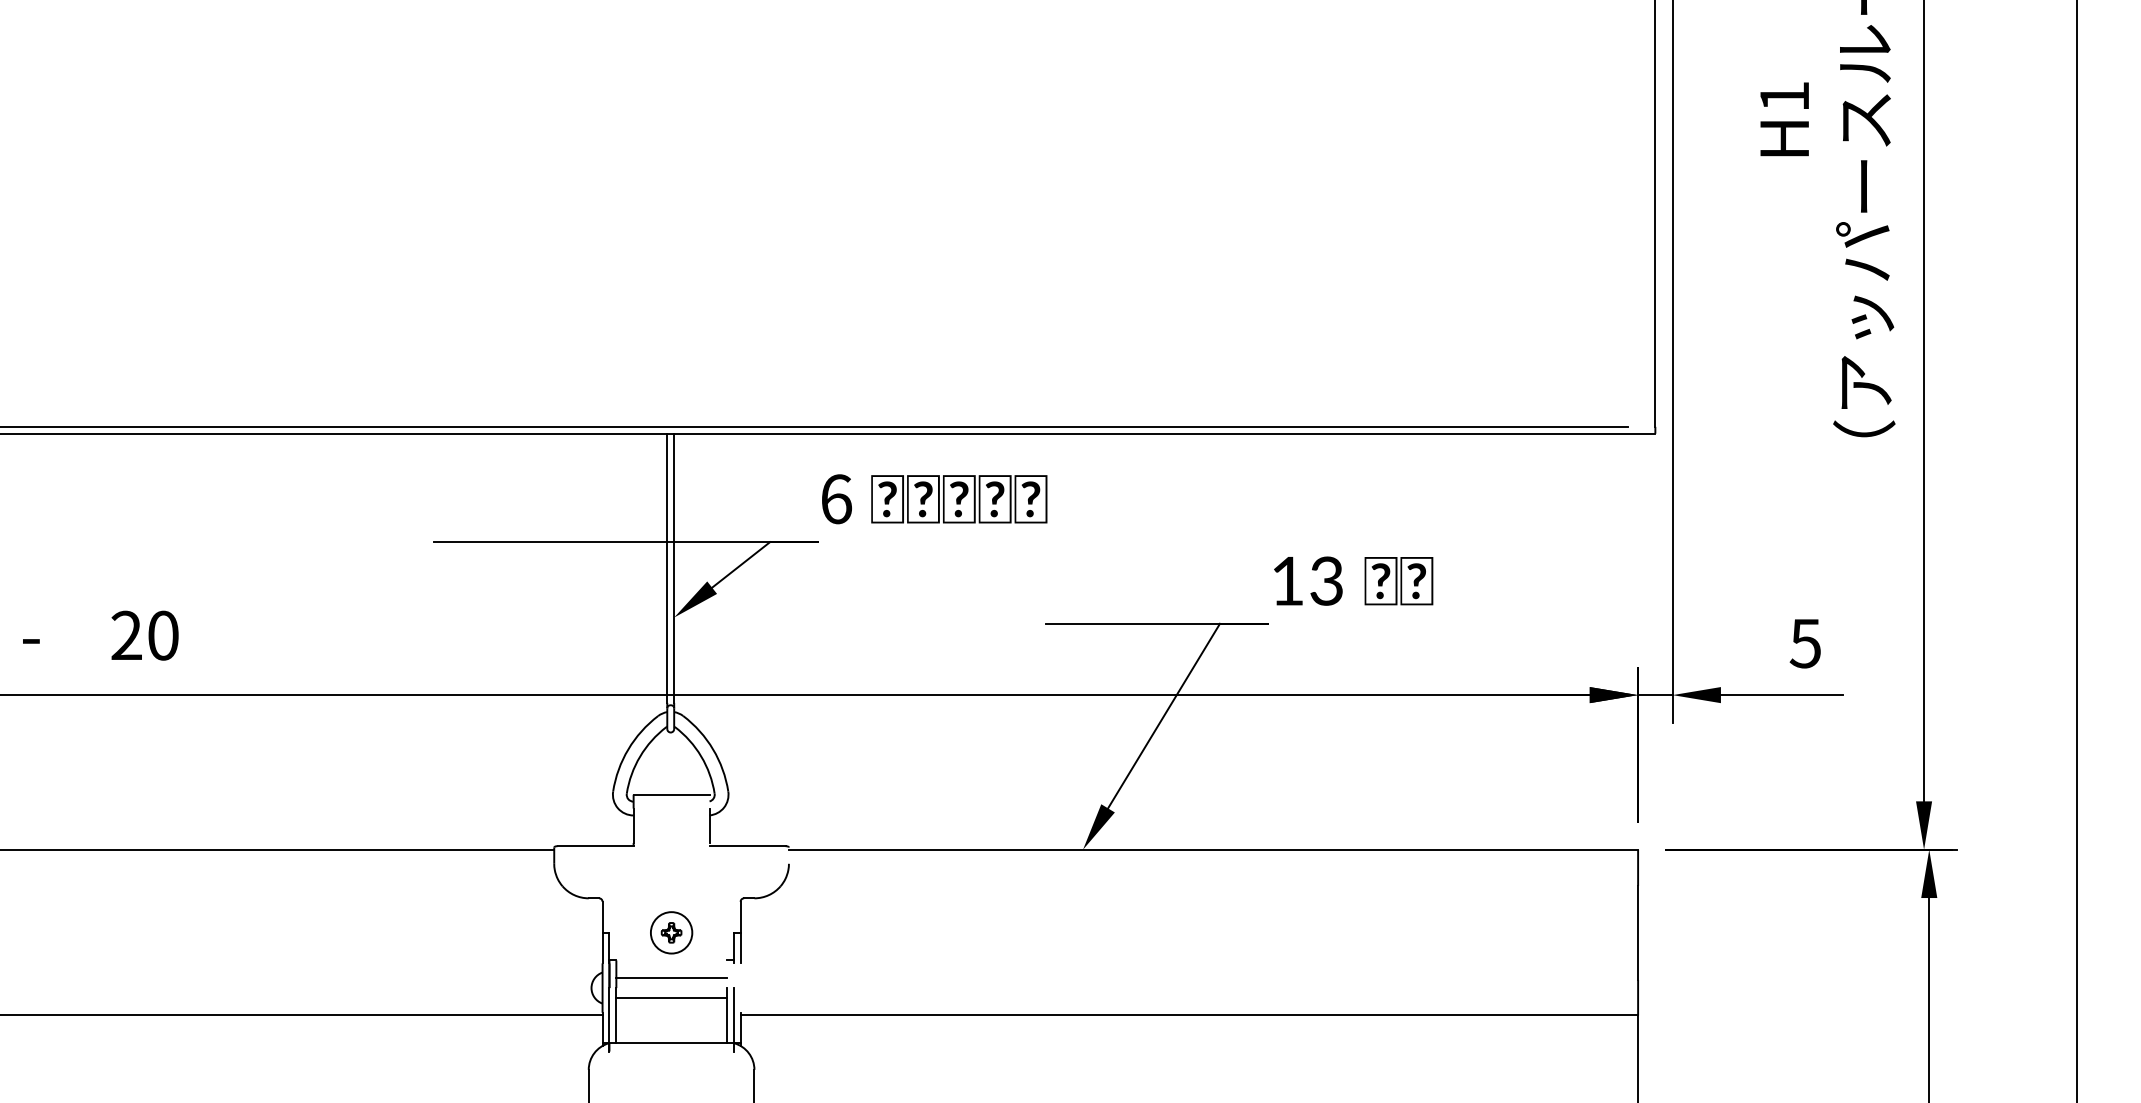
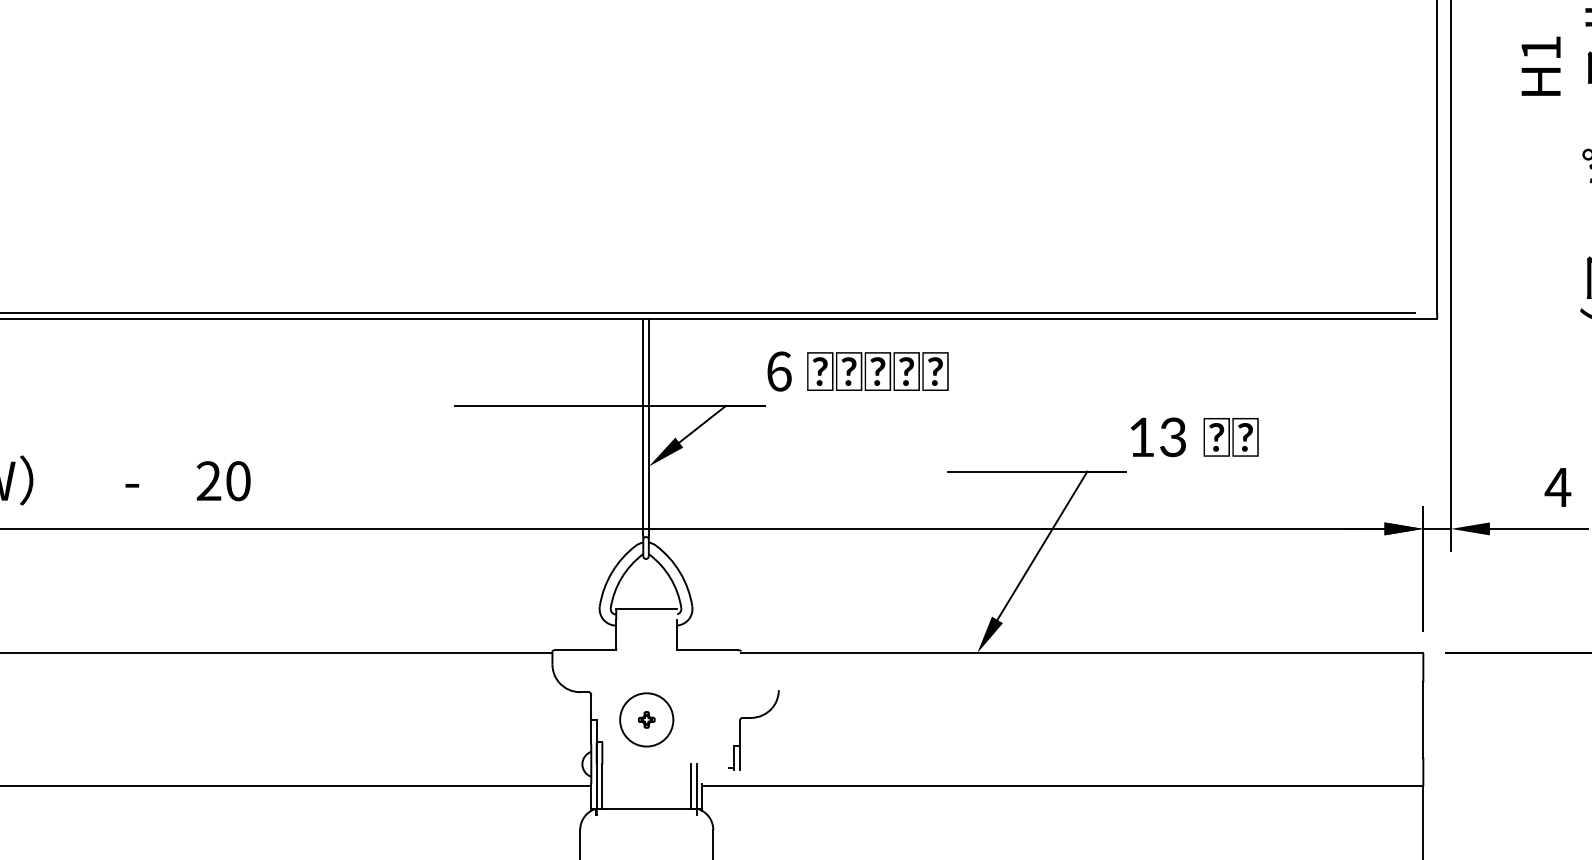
text: (1805, 643) -> (1557, 487), 5 -> 4
part: (757, 899) -> (753, 718), moved
circle: (671, 932) -> (646, 719), size x1.6
line: (671, 977) -> (646, 755), removed
line: (671, 998) -> (646, 772), removed

